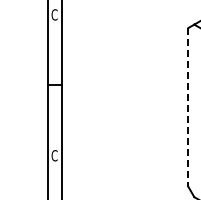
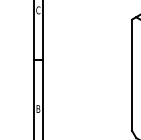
line: (188, 107) -> (132, 75), dashed -> solid
text: (54, 155) -> (38, 108), C -> B

